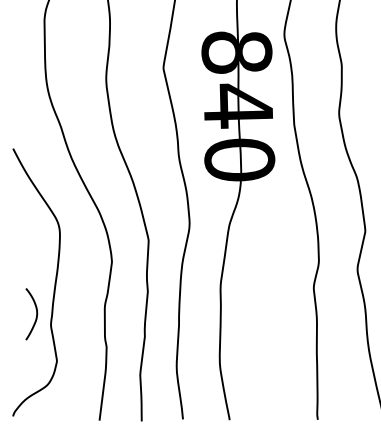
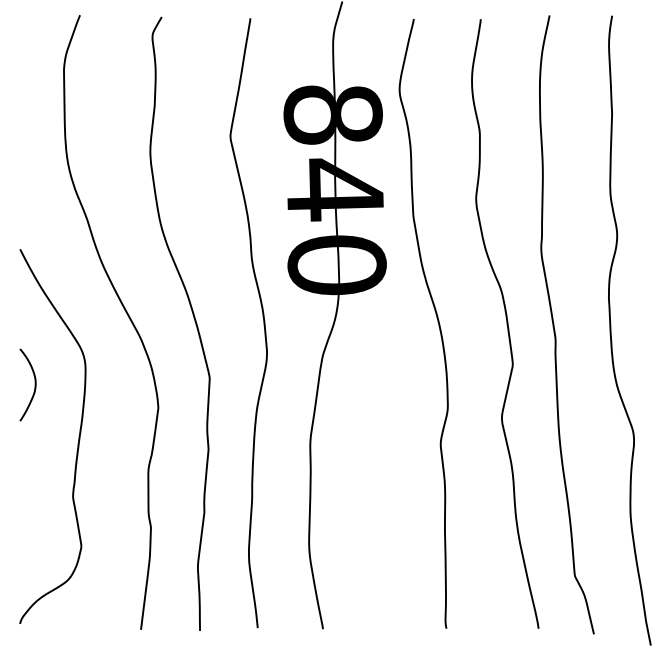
curve: (36, 313) -> (34, 384), moved

